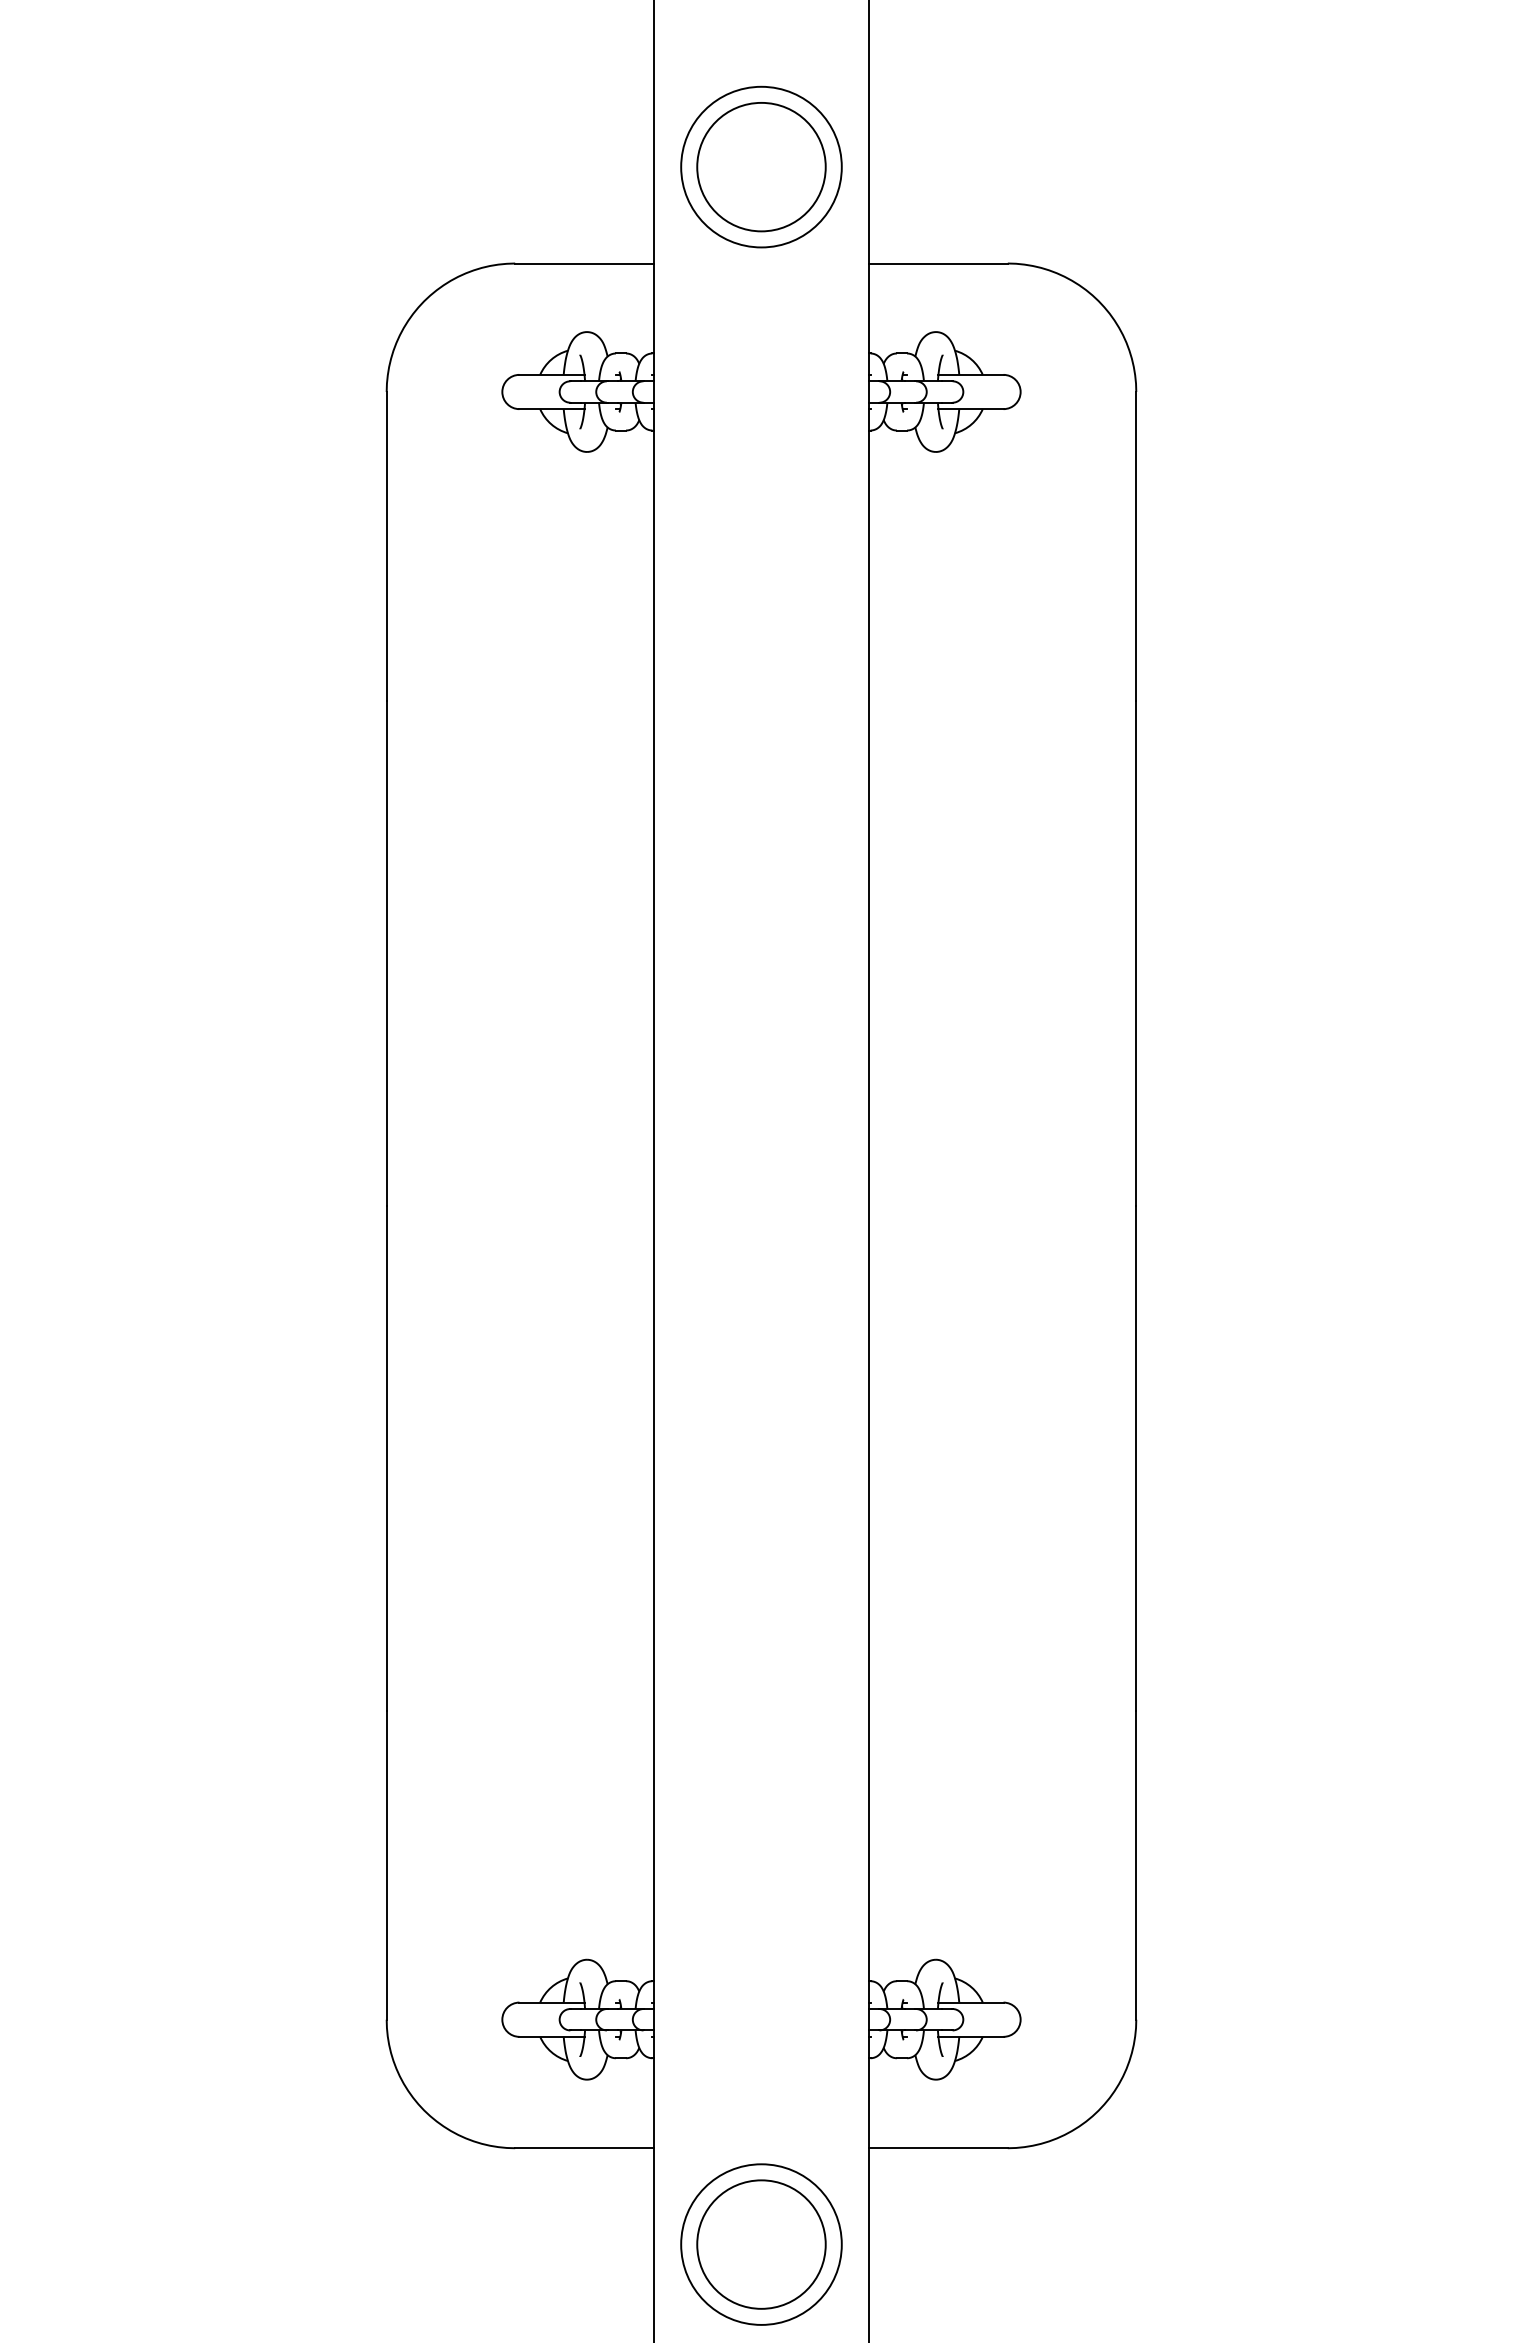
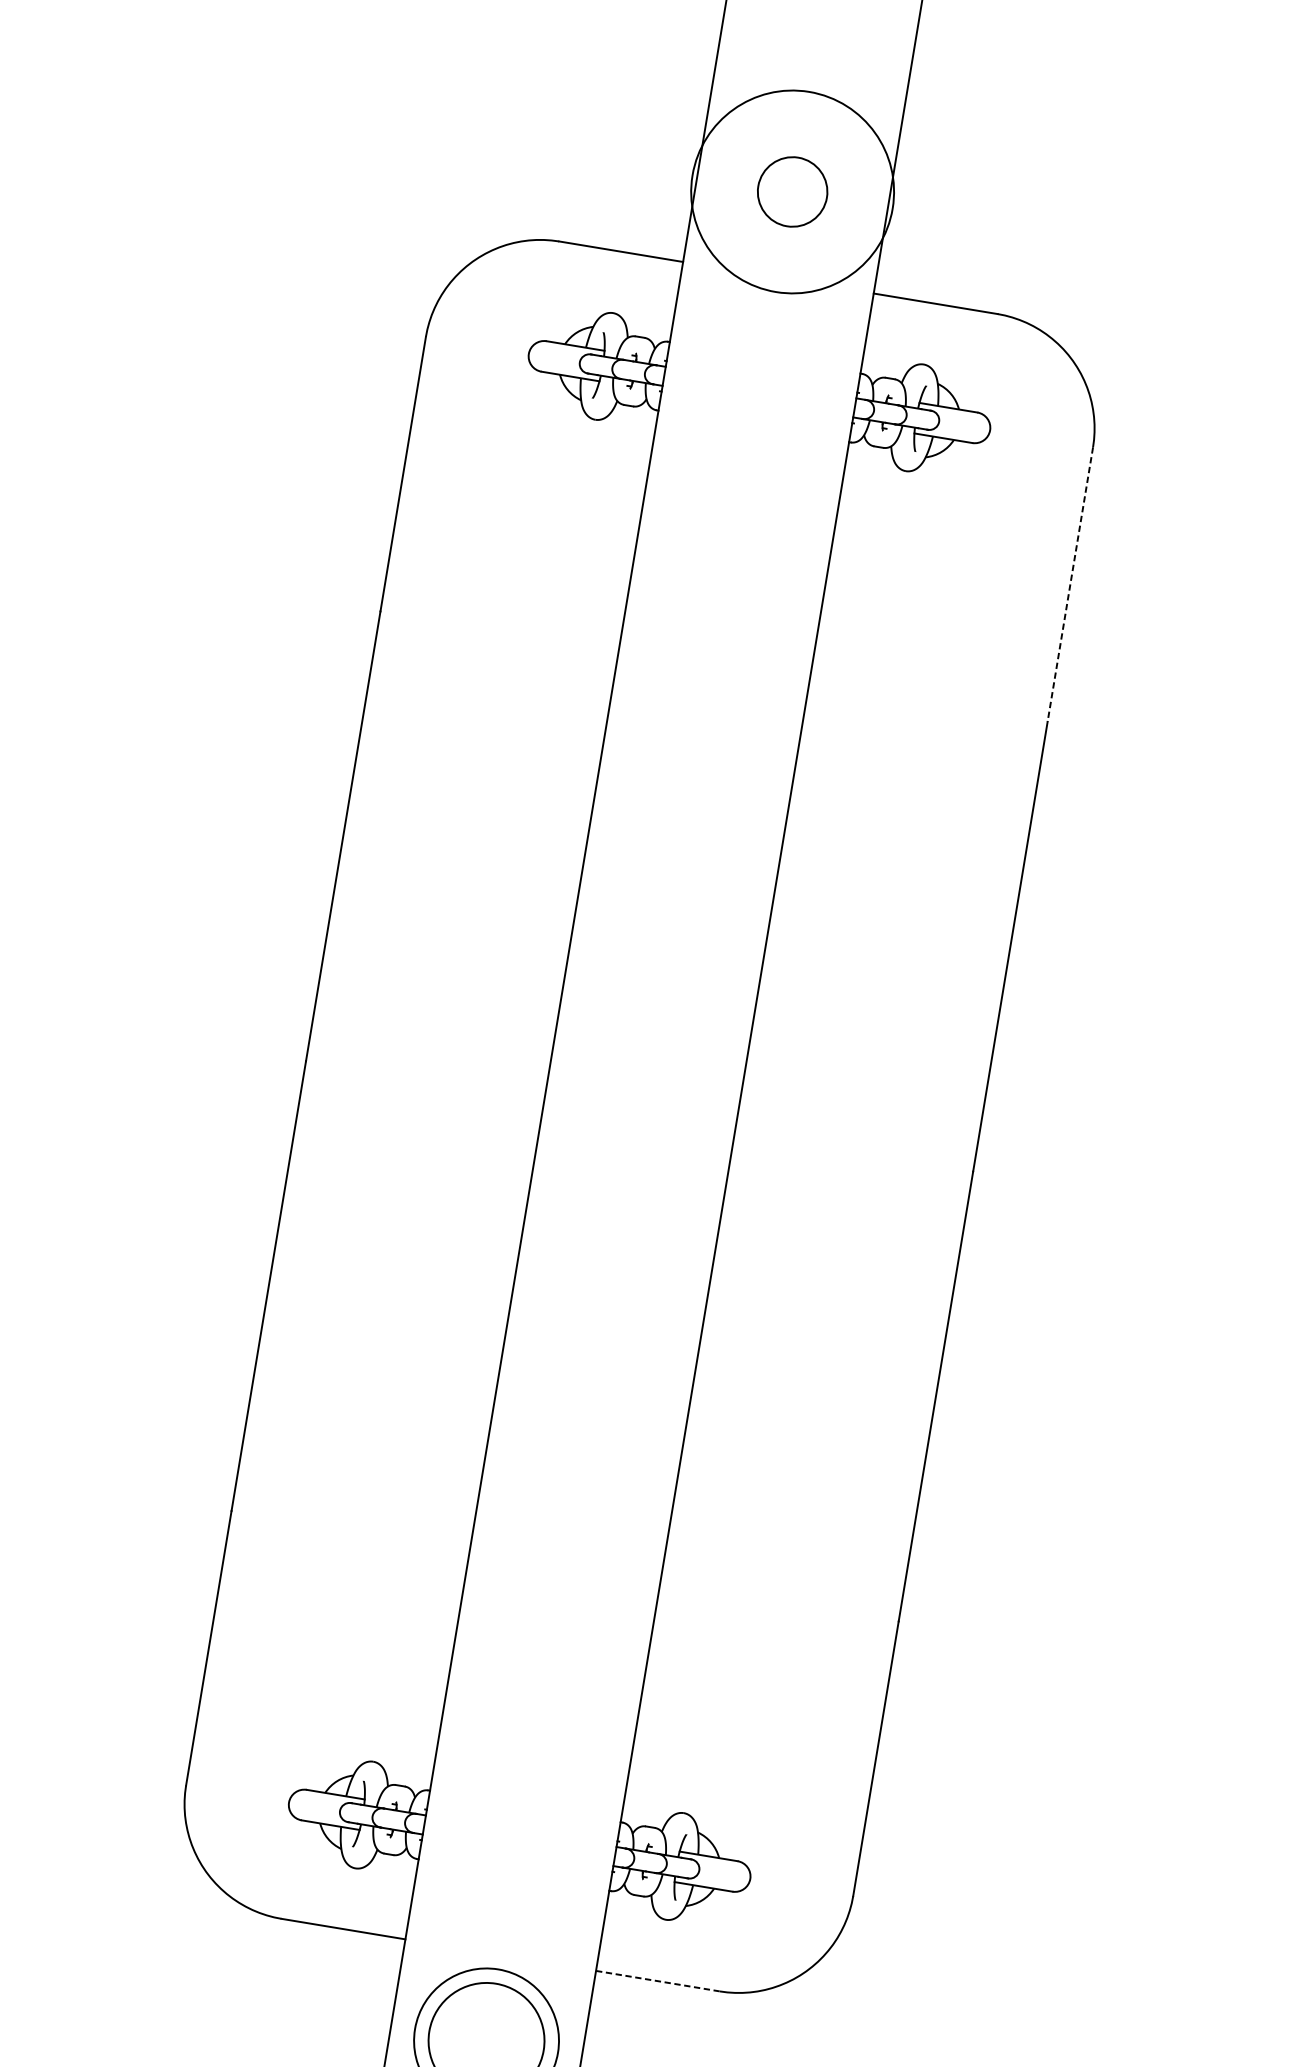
circle: (761, 166) -> (792, 191), size x0.6
circle: (761, 166) -> (792, 191), size x1.4
line: (1136, 546) -> (1070, 584), solid -> dashed
line: (938, 2148) -> (658, 1981), solid -> dashed

